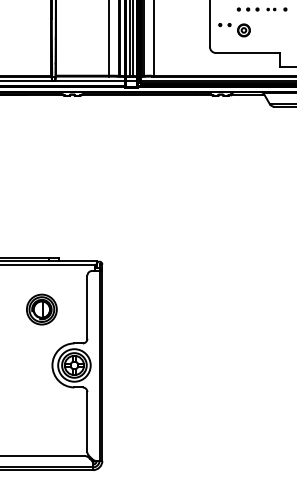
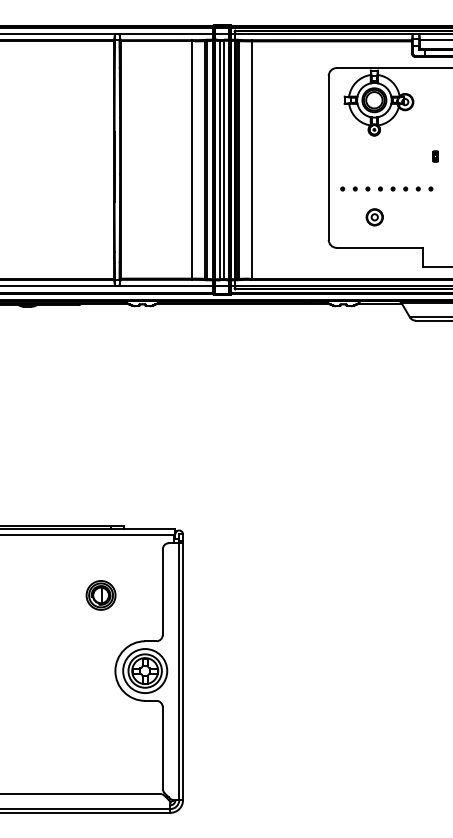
part: (271, 9) -> (411, 188), size x1.43
part: (224, 24) -> (348, 188), moved
part: (41, 309) -> (100, 595), size x0.71

